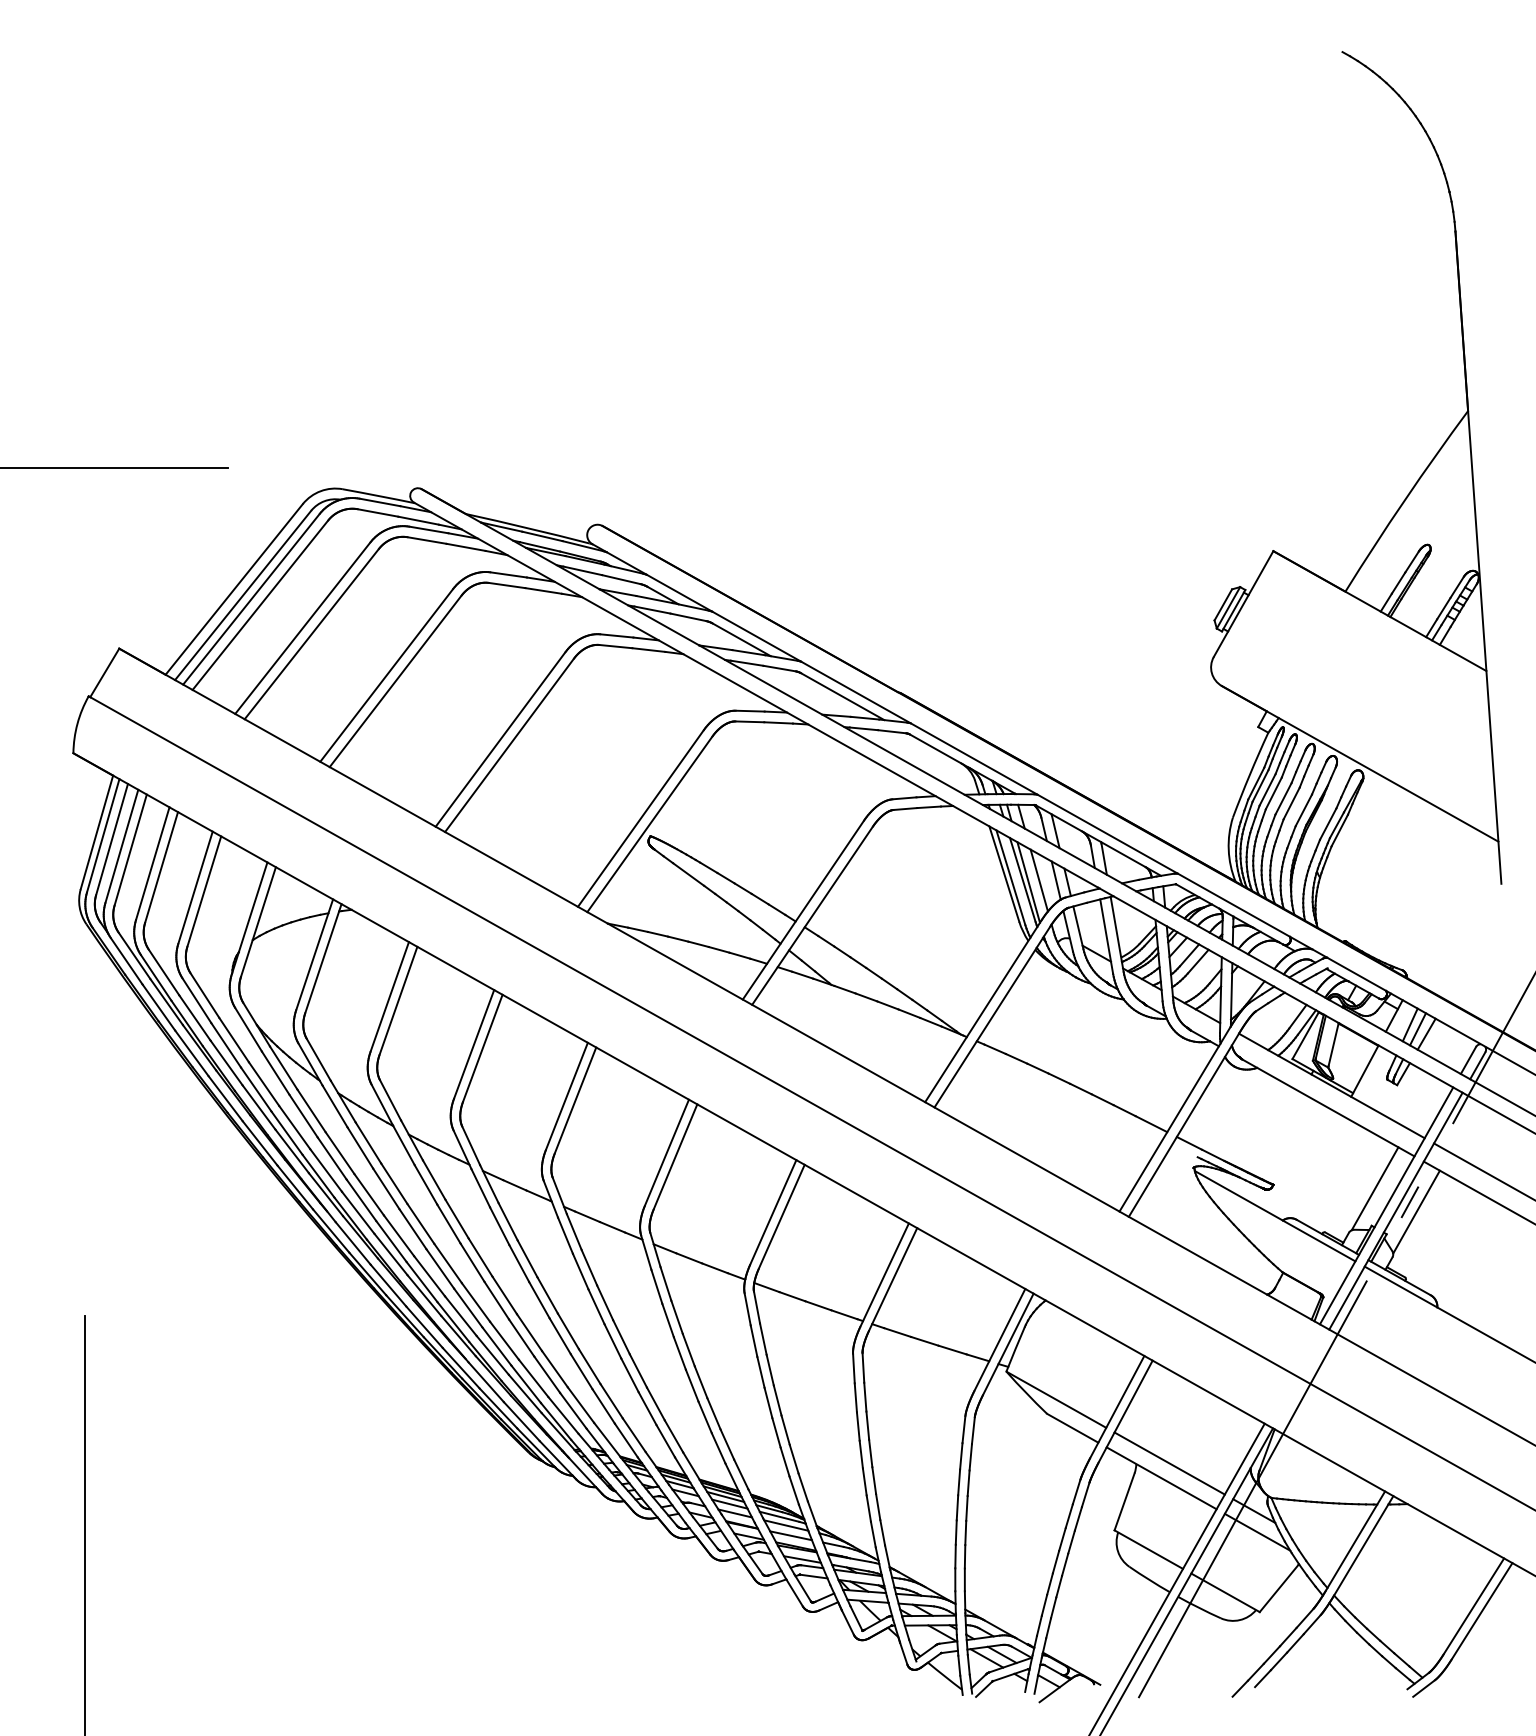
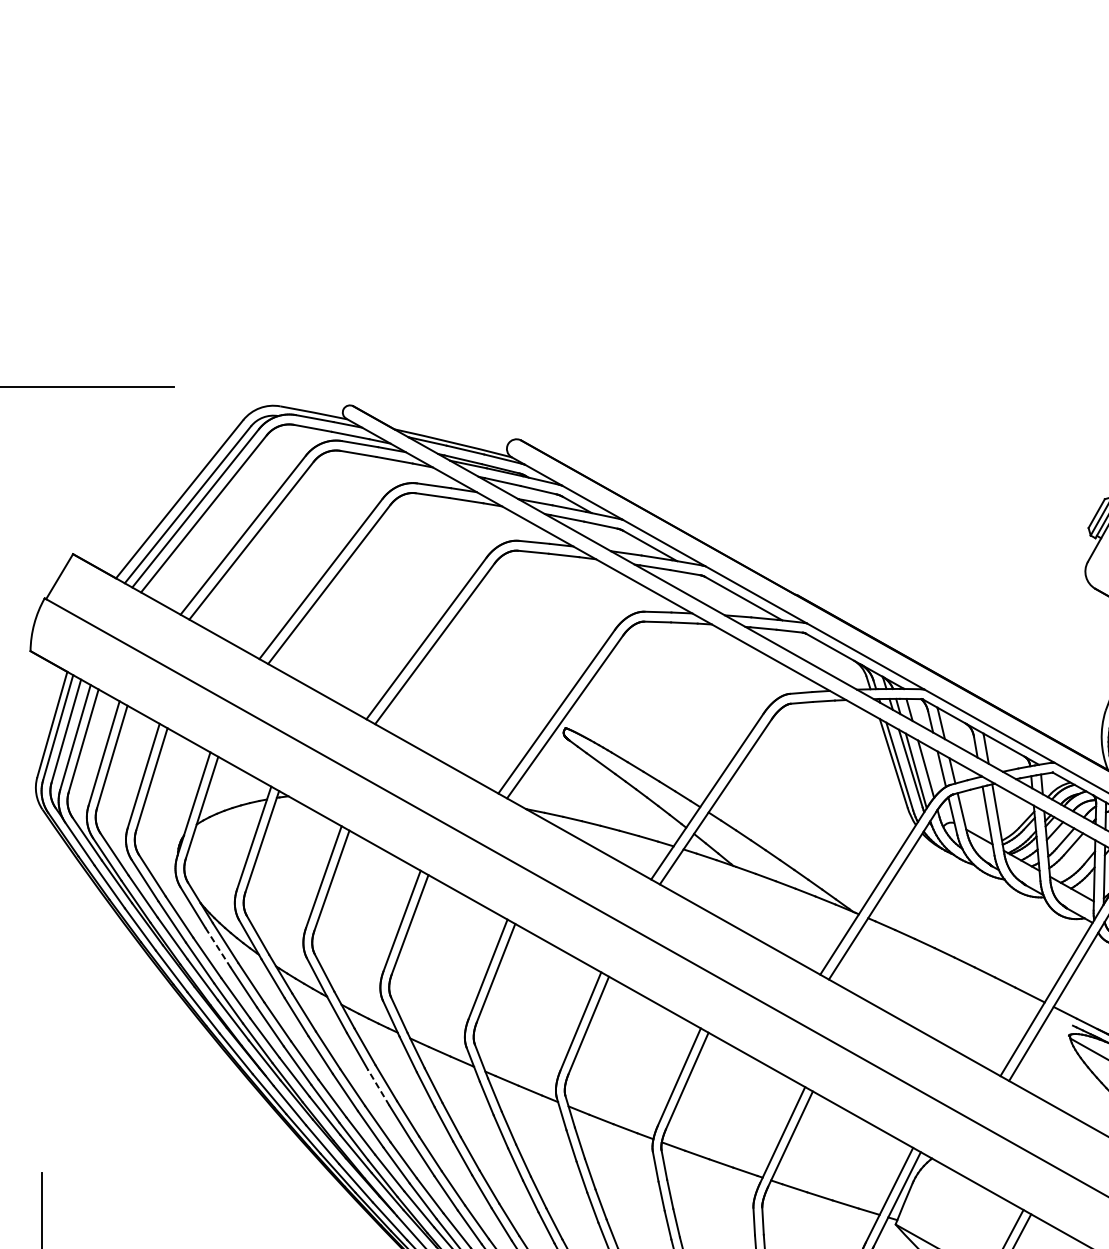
line: (275, 1073) -> (217, 948), solid -> dashed
line: (448, 1224) -> (378, 1088), solid -> dashed

